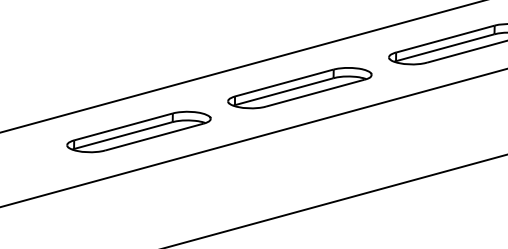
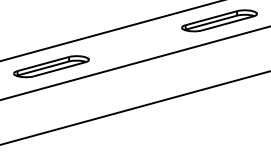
part: (299, 87) -> (135, 43), removed

